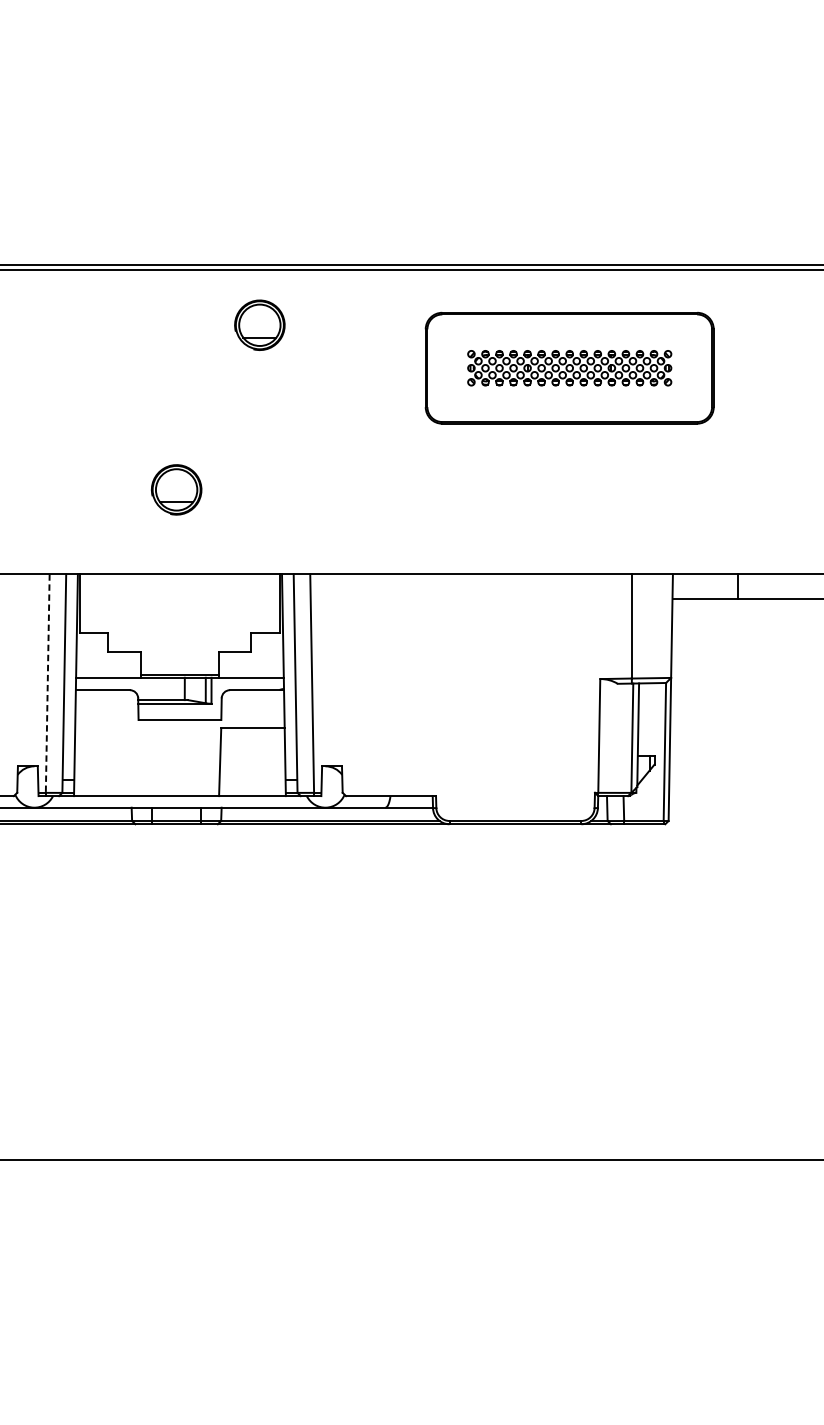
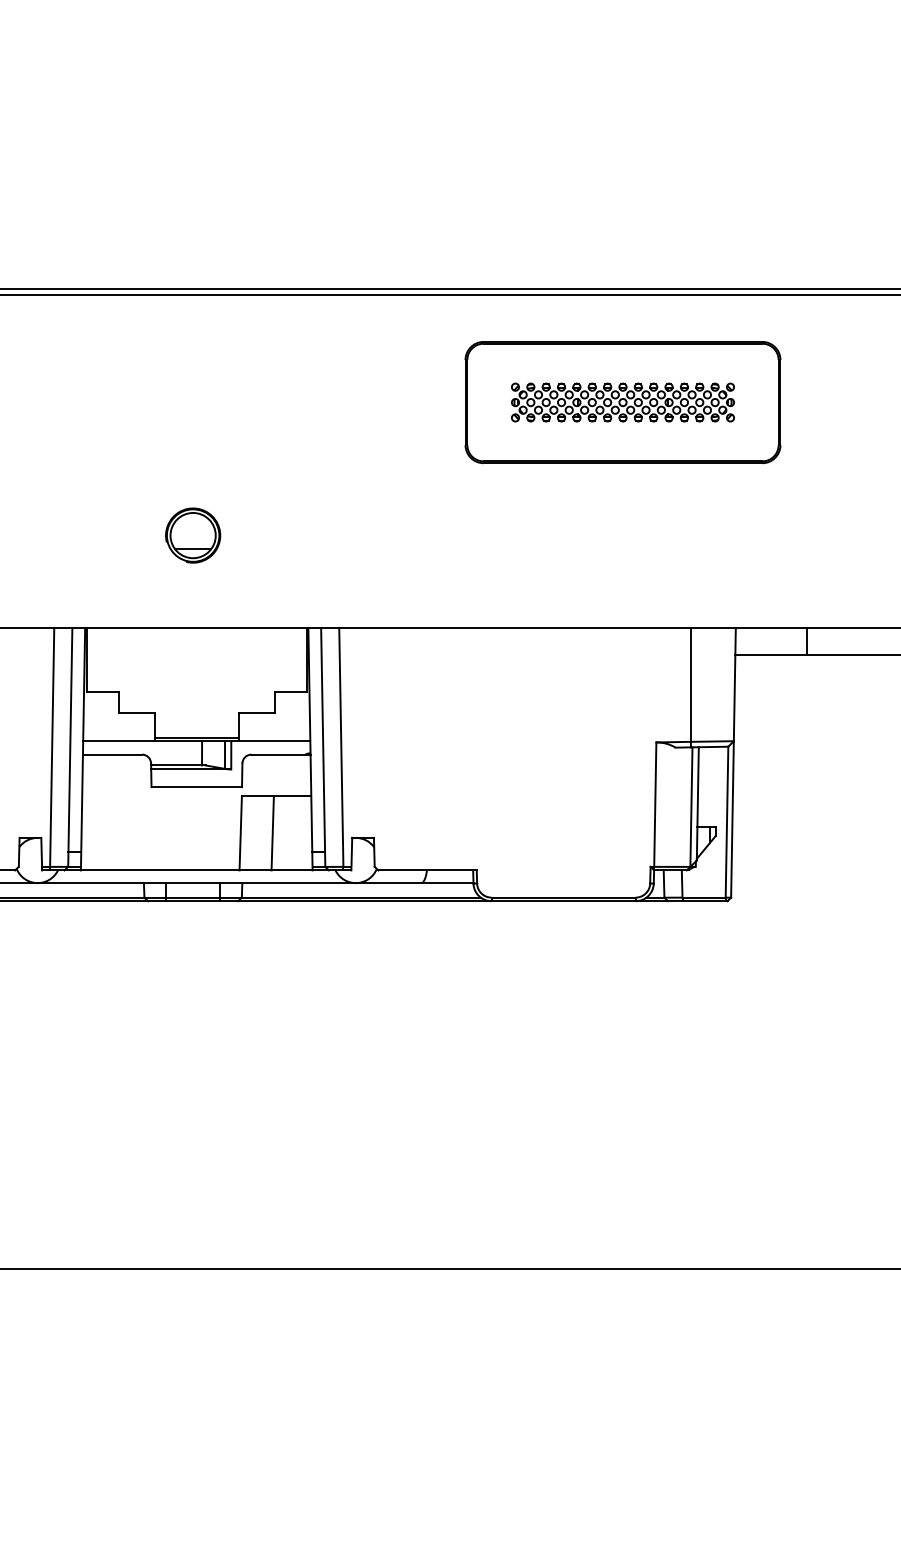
part: (260, 325) -> (284, 355), removed
line: (48, 683) -> (52, 747), dashed -> solid
line: (249, 762) -> (272, 833), added

